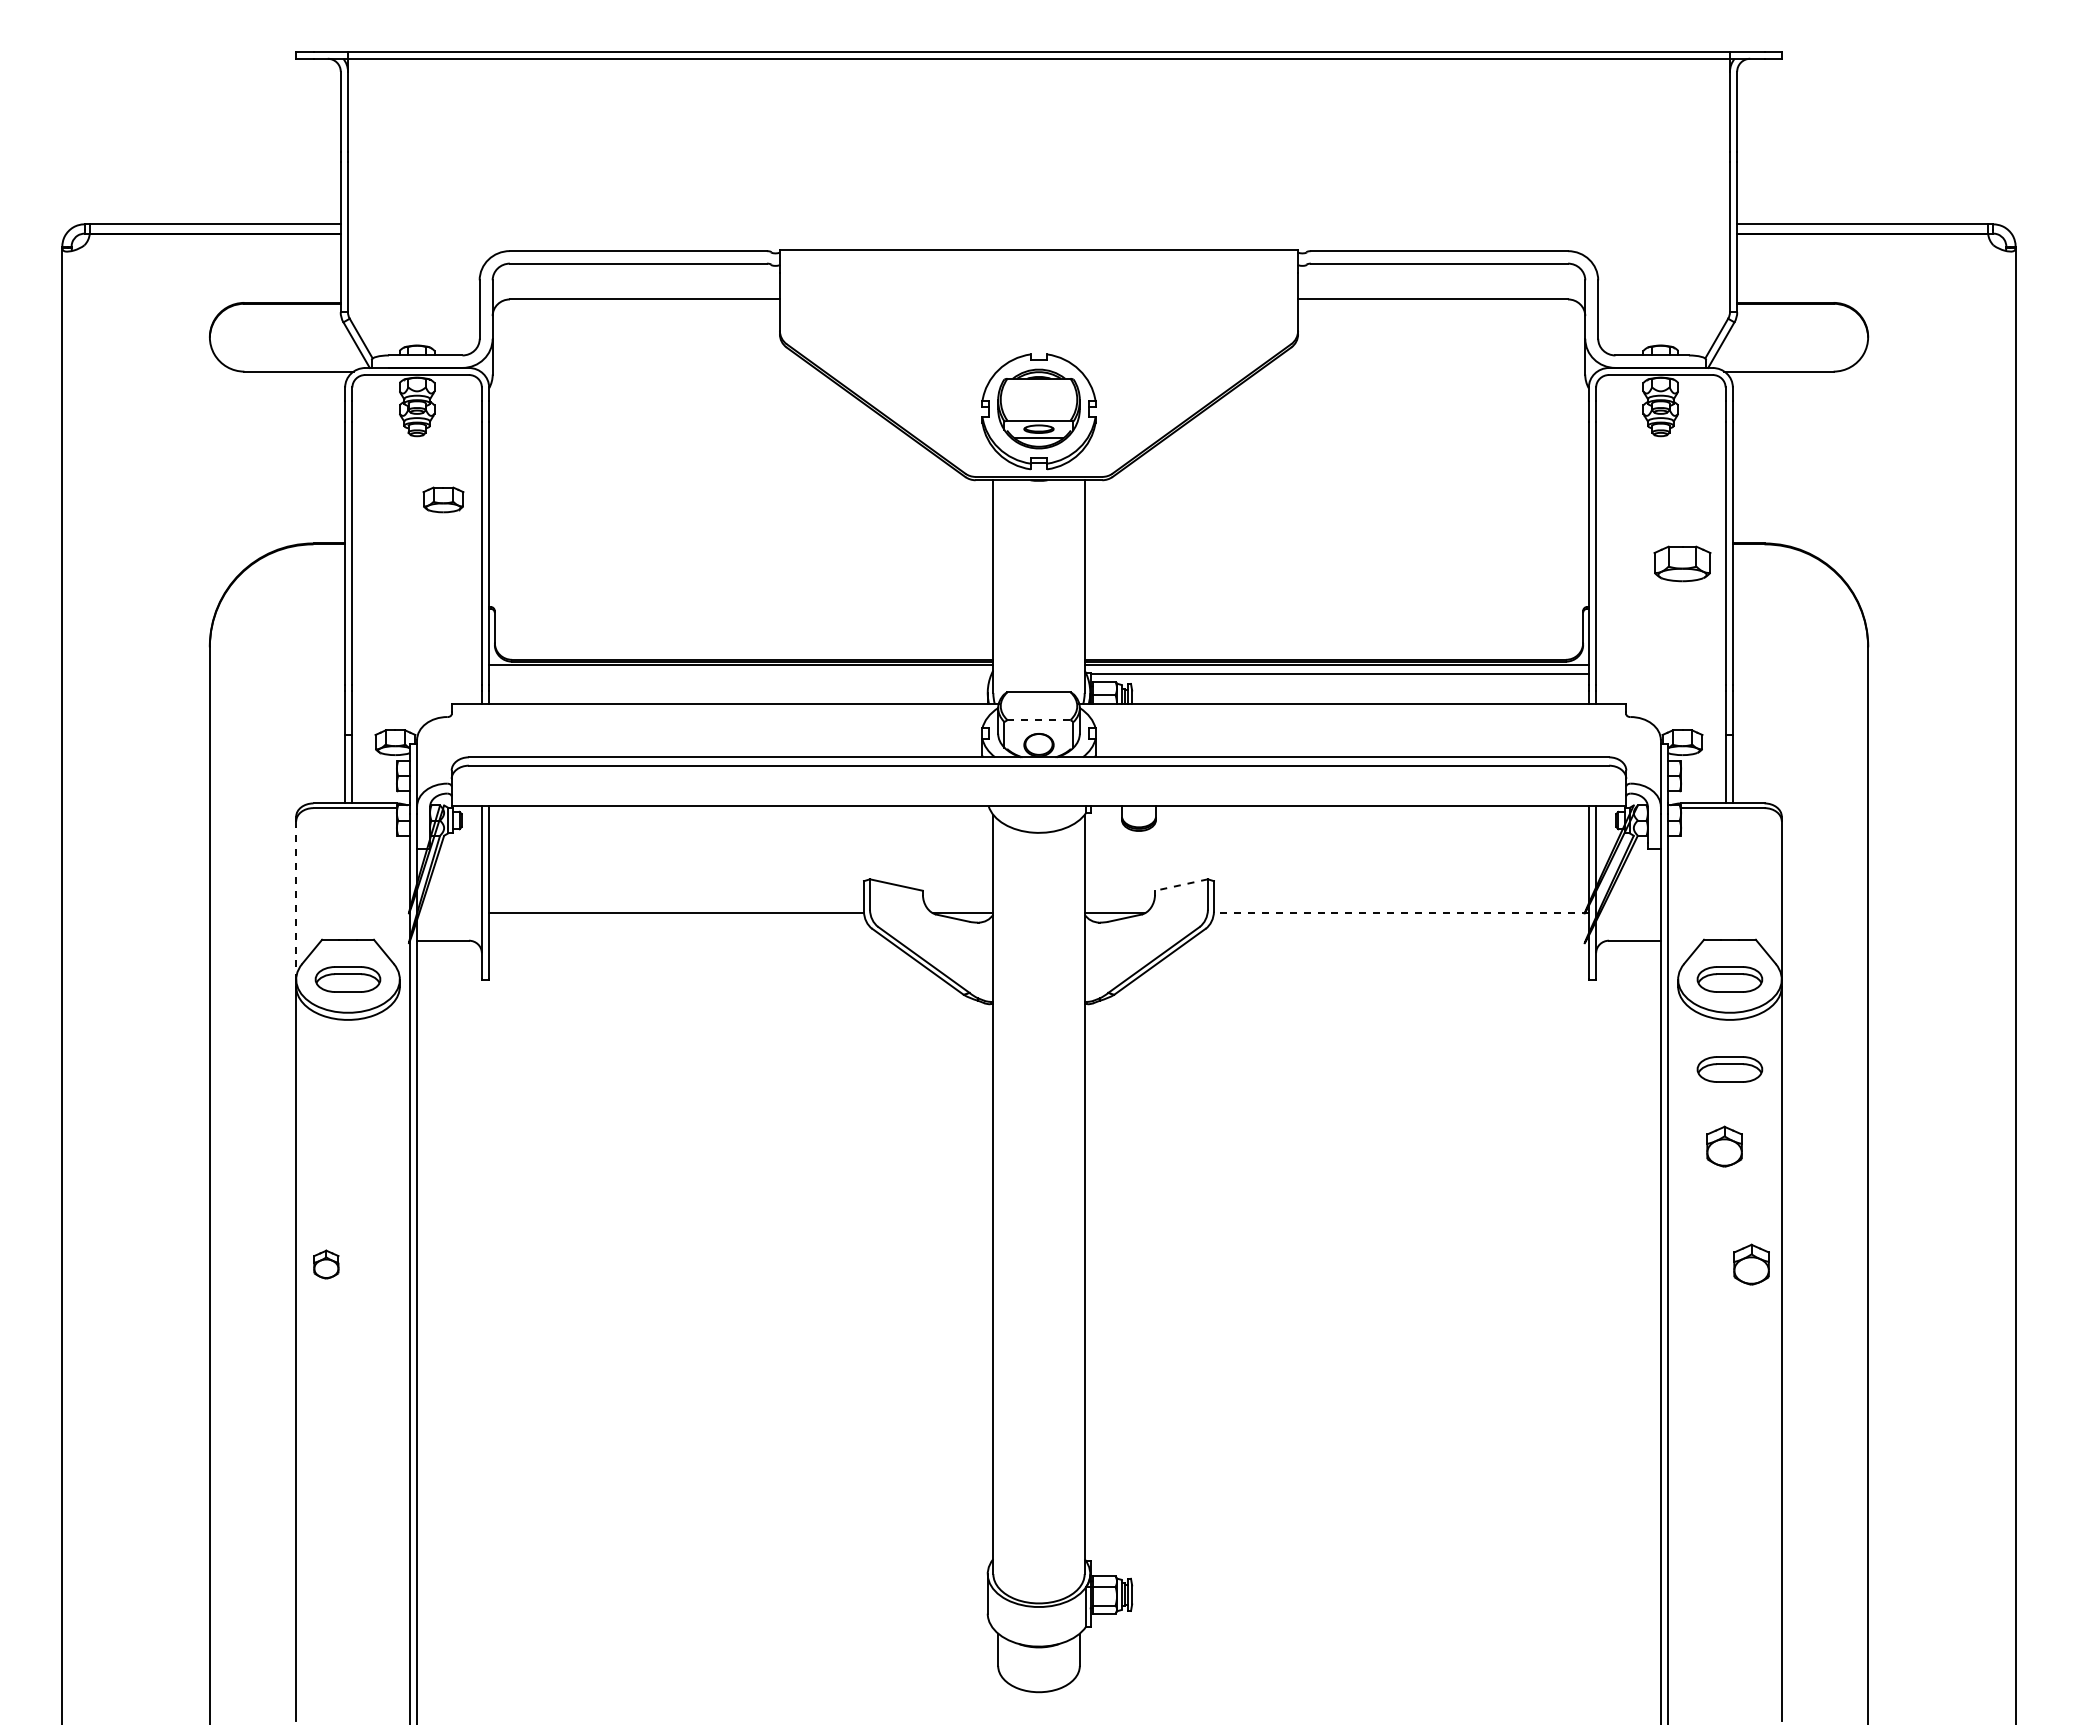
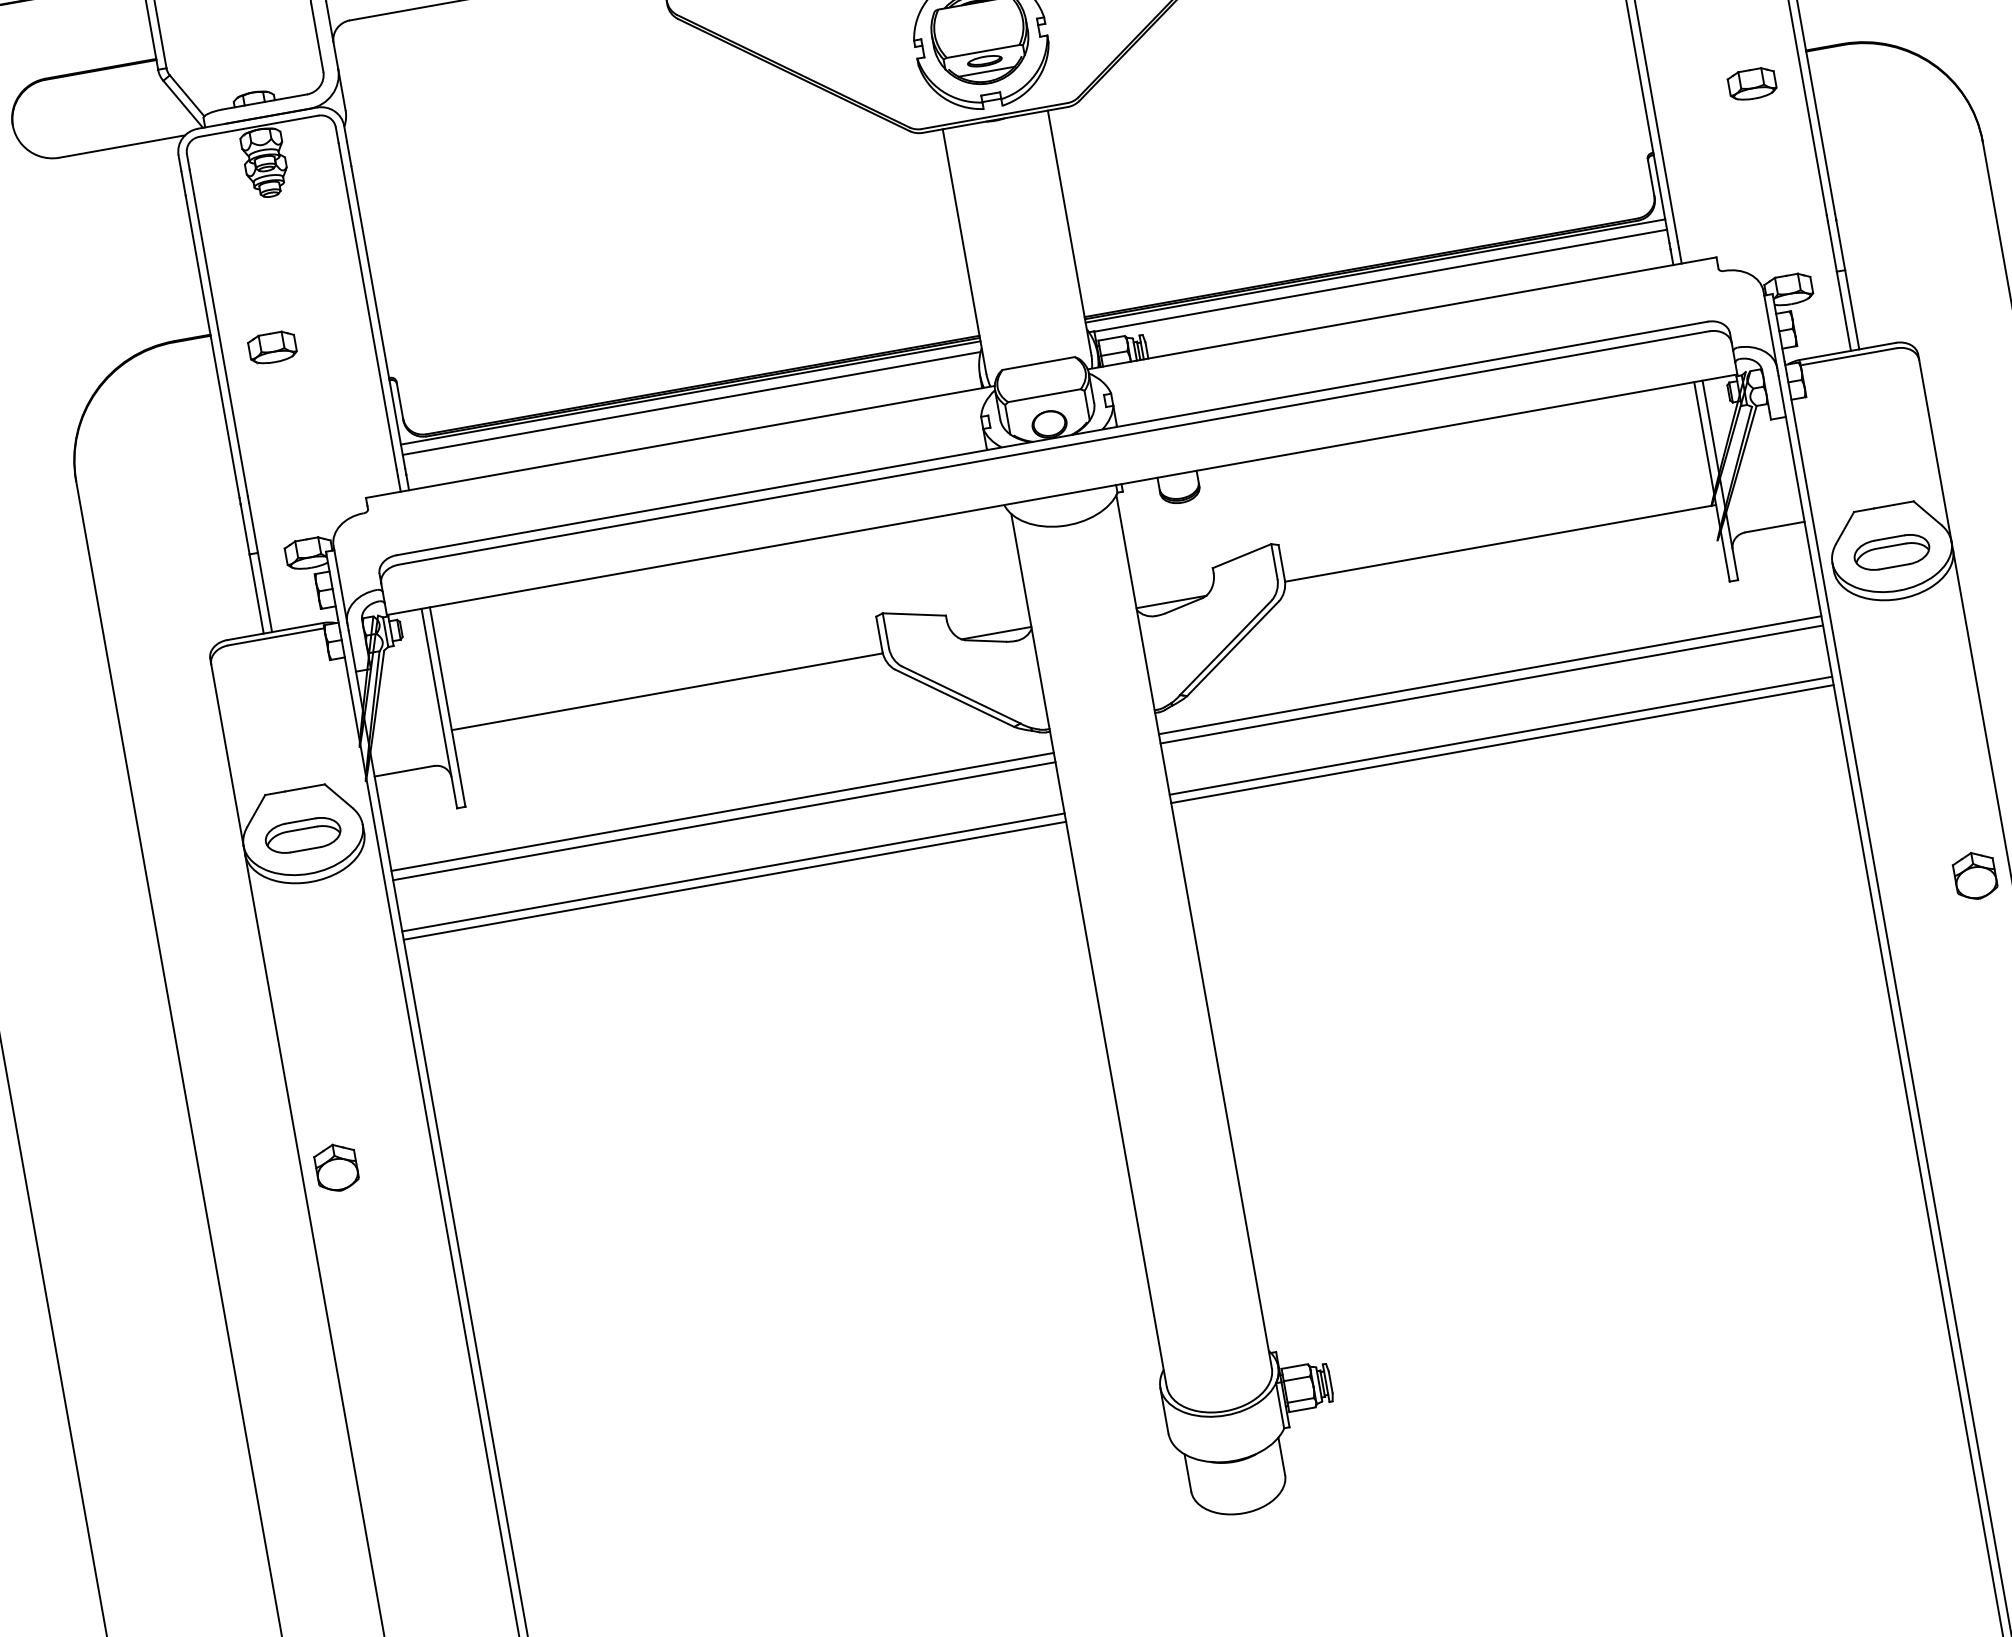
part: (443, 499) -> (272, 347), moved
part: (1682, 563) -> (1752, 83), size x0.71
line: (740, 673) -> (691, 403), added
line: (1038, 720) -> (1043, 396), dashed -> solid
line: (1181, 885) -> (1242, 556), dashed -> solid
line: (296, 900) -> (227, 755), dashed -> solid
line: (1400, 913) -> (1499, 543), dashed -> solid
line: (705, 1022) -> (722, 811), added
line: (1372, 1022) -> (1489, 675), added
line: (705, 1030) -> (724, 820), added
line: (1372, 1030) -> (1491, 684), added
part: (1729, 1069) -> (1909, 655), removed
line: (705, 1075) -> (733, 872), added
line: (1372, 1075) -> (1500, 735), added
line: (705, 1082) -> (735, 880), added
line: (1372, 1082) -> (1502, 744), added
part: (1724, 1146) -> (1919, 745), removed
part: (326, 1264) -> (336, 1167), size x1.43

